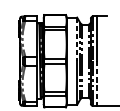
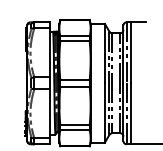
line: (76, 39) -> (104, 53), dashed -> solid
line: (96, 84) -> (131, 114), dashed -> solid

